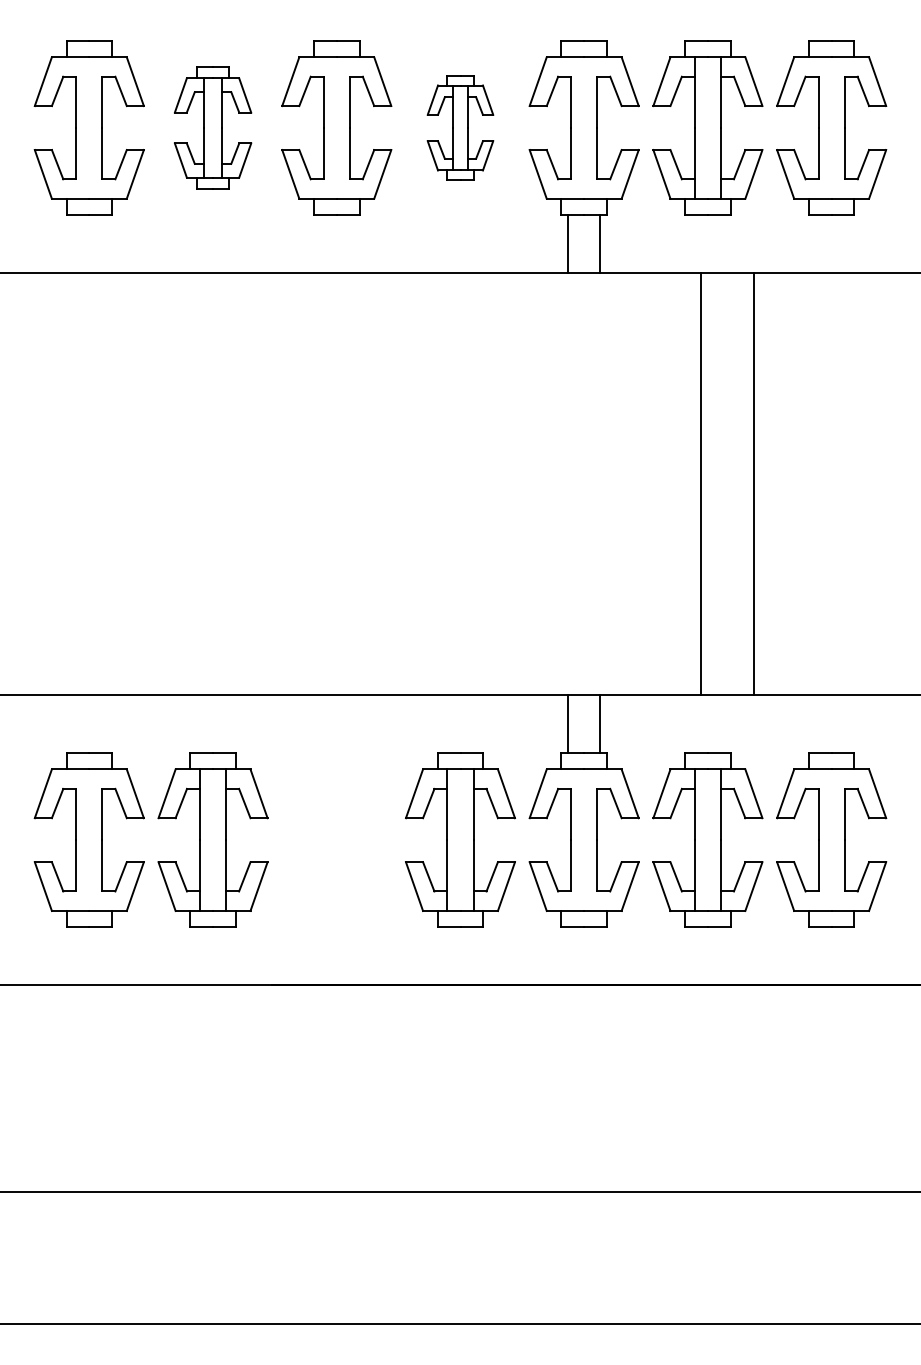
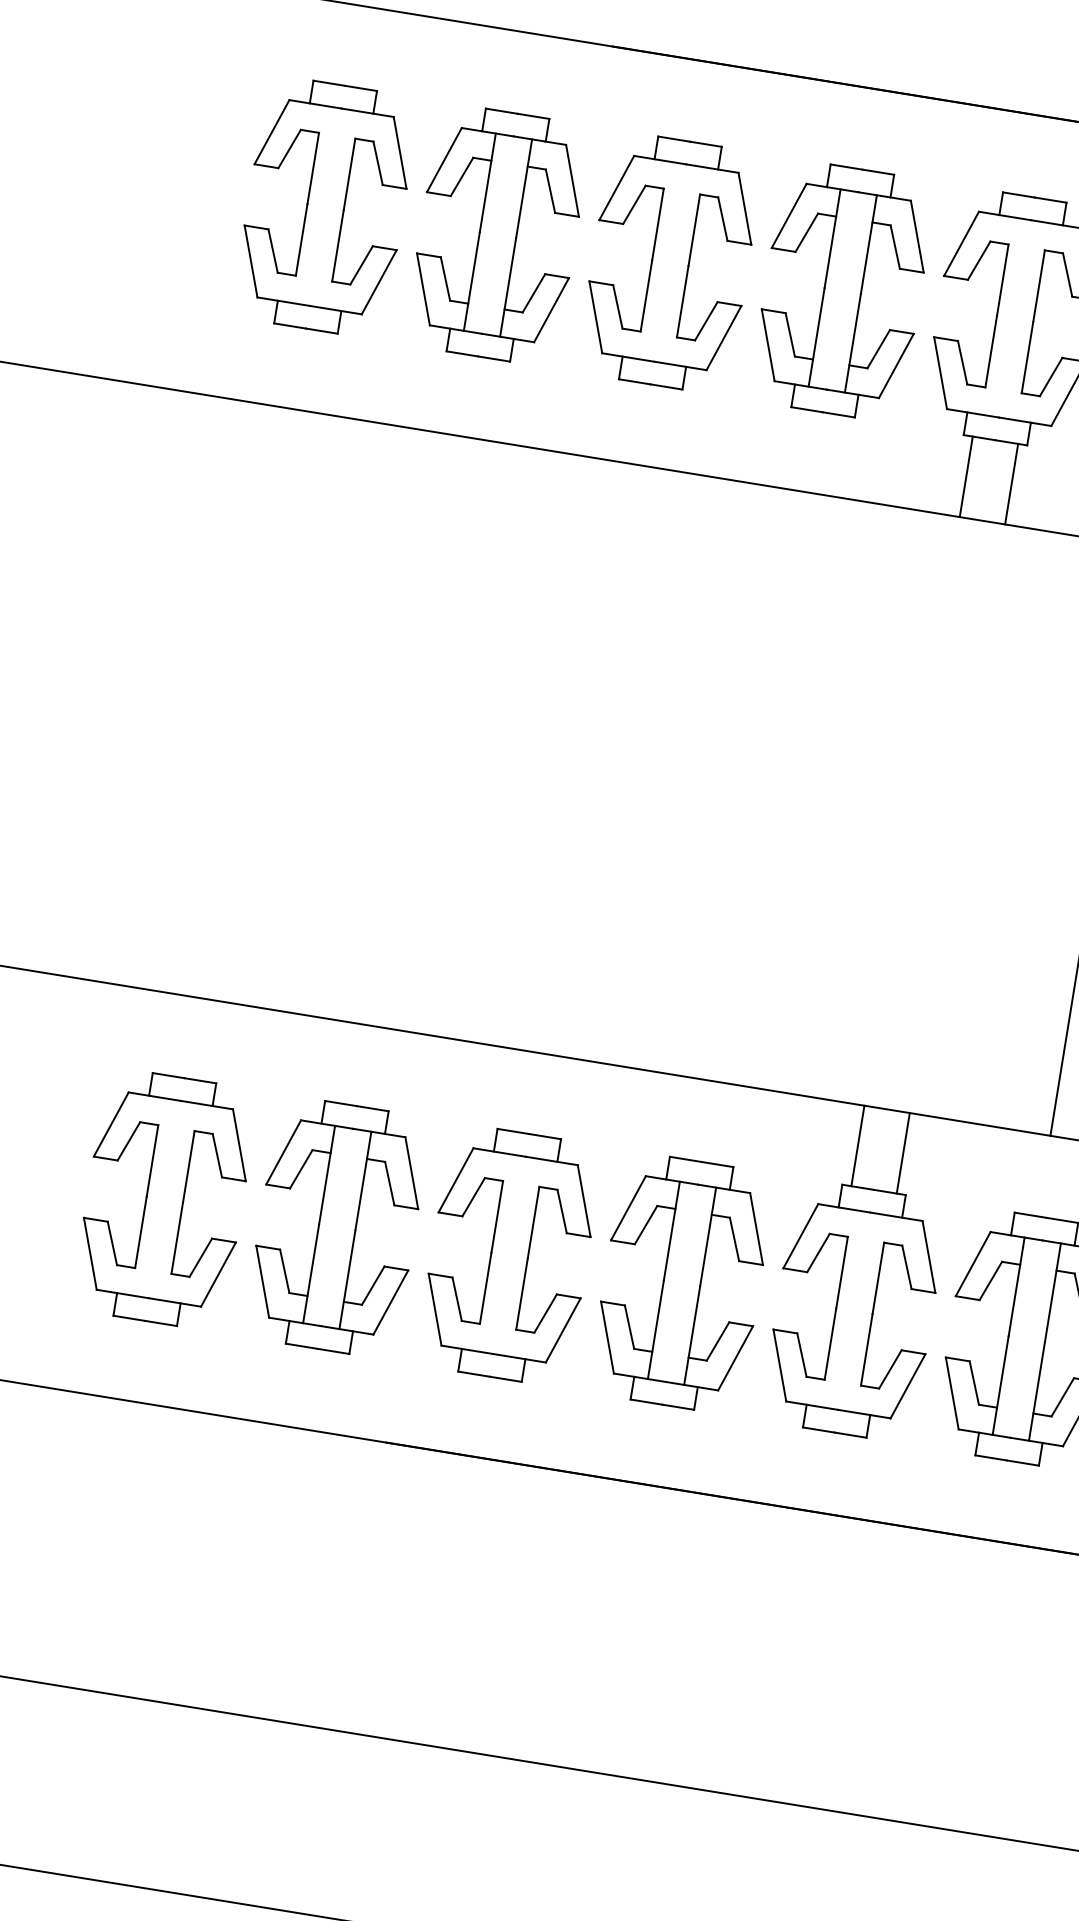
part: (212, 127) -> (497, 234), size x1.43
part: (460, 127) -> (842, 290), size x1.67
part: (336, 839) -> (509, 1254), added

